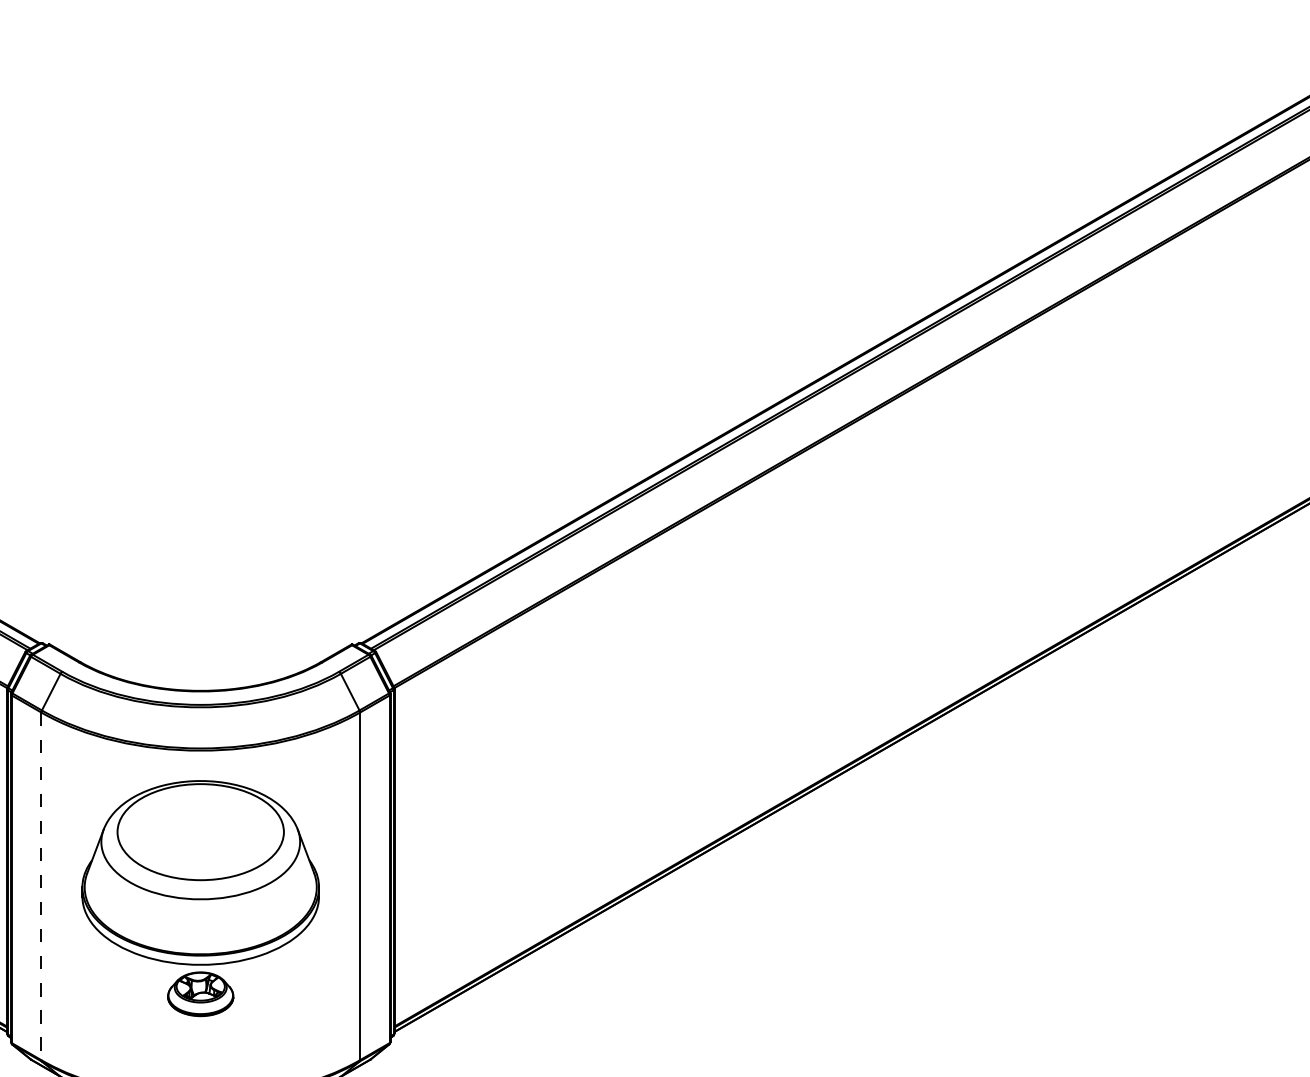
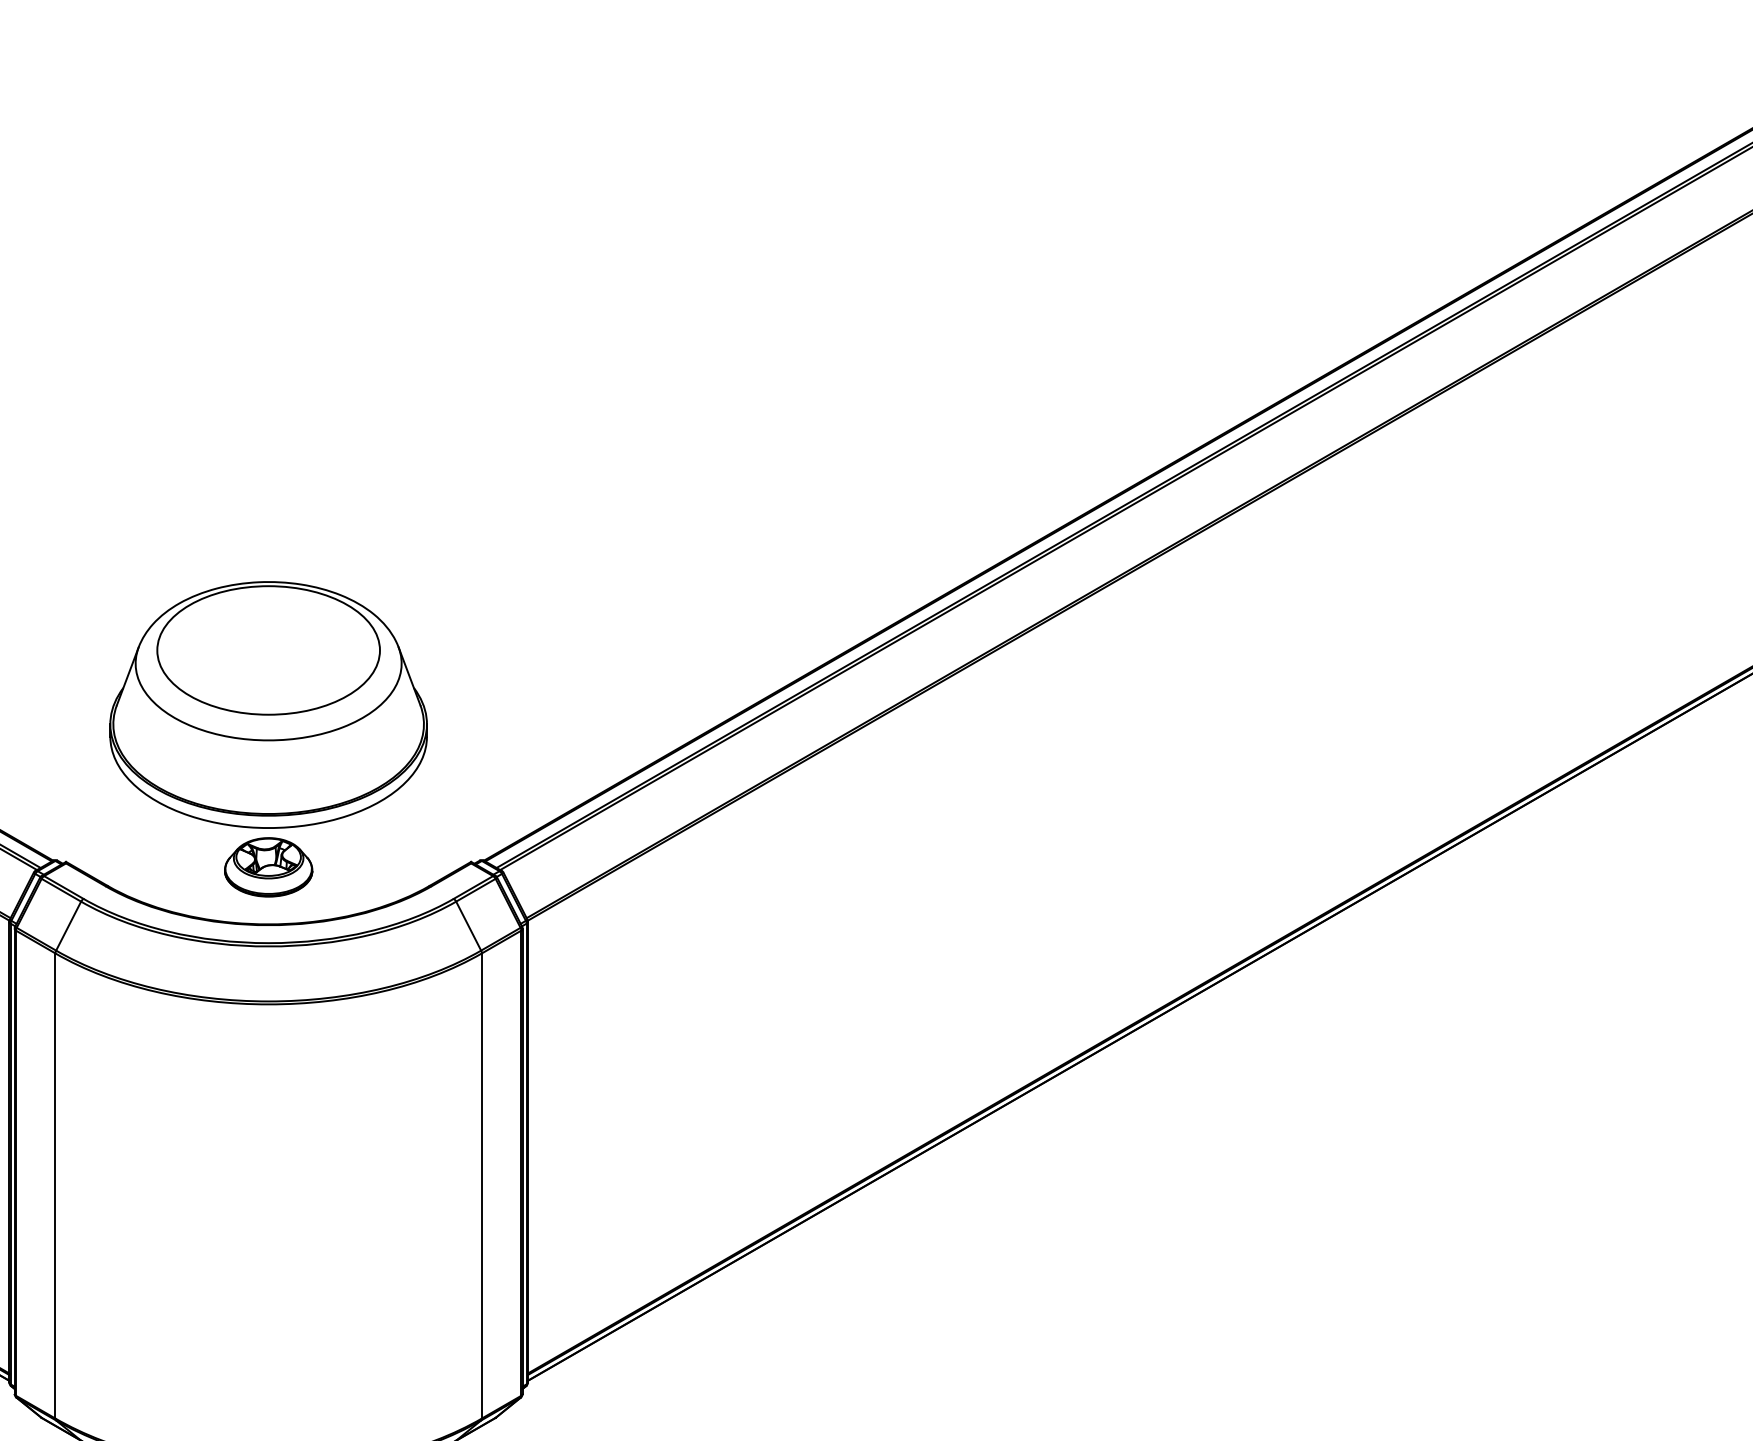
line: (41, 886) -> (55, 1186), dashed -> solid
part: (200, 898) -> (268, 739), moved

